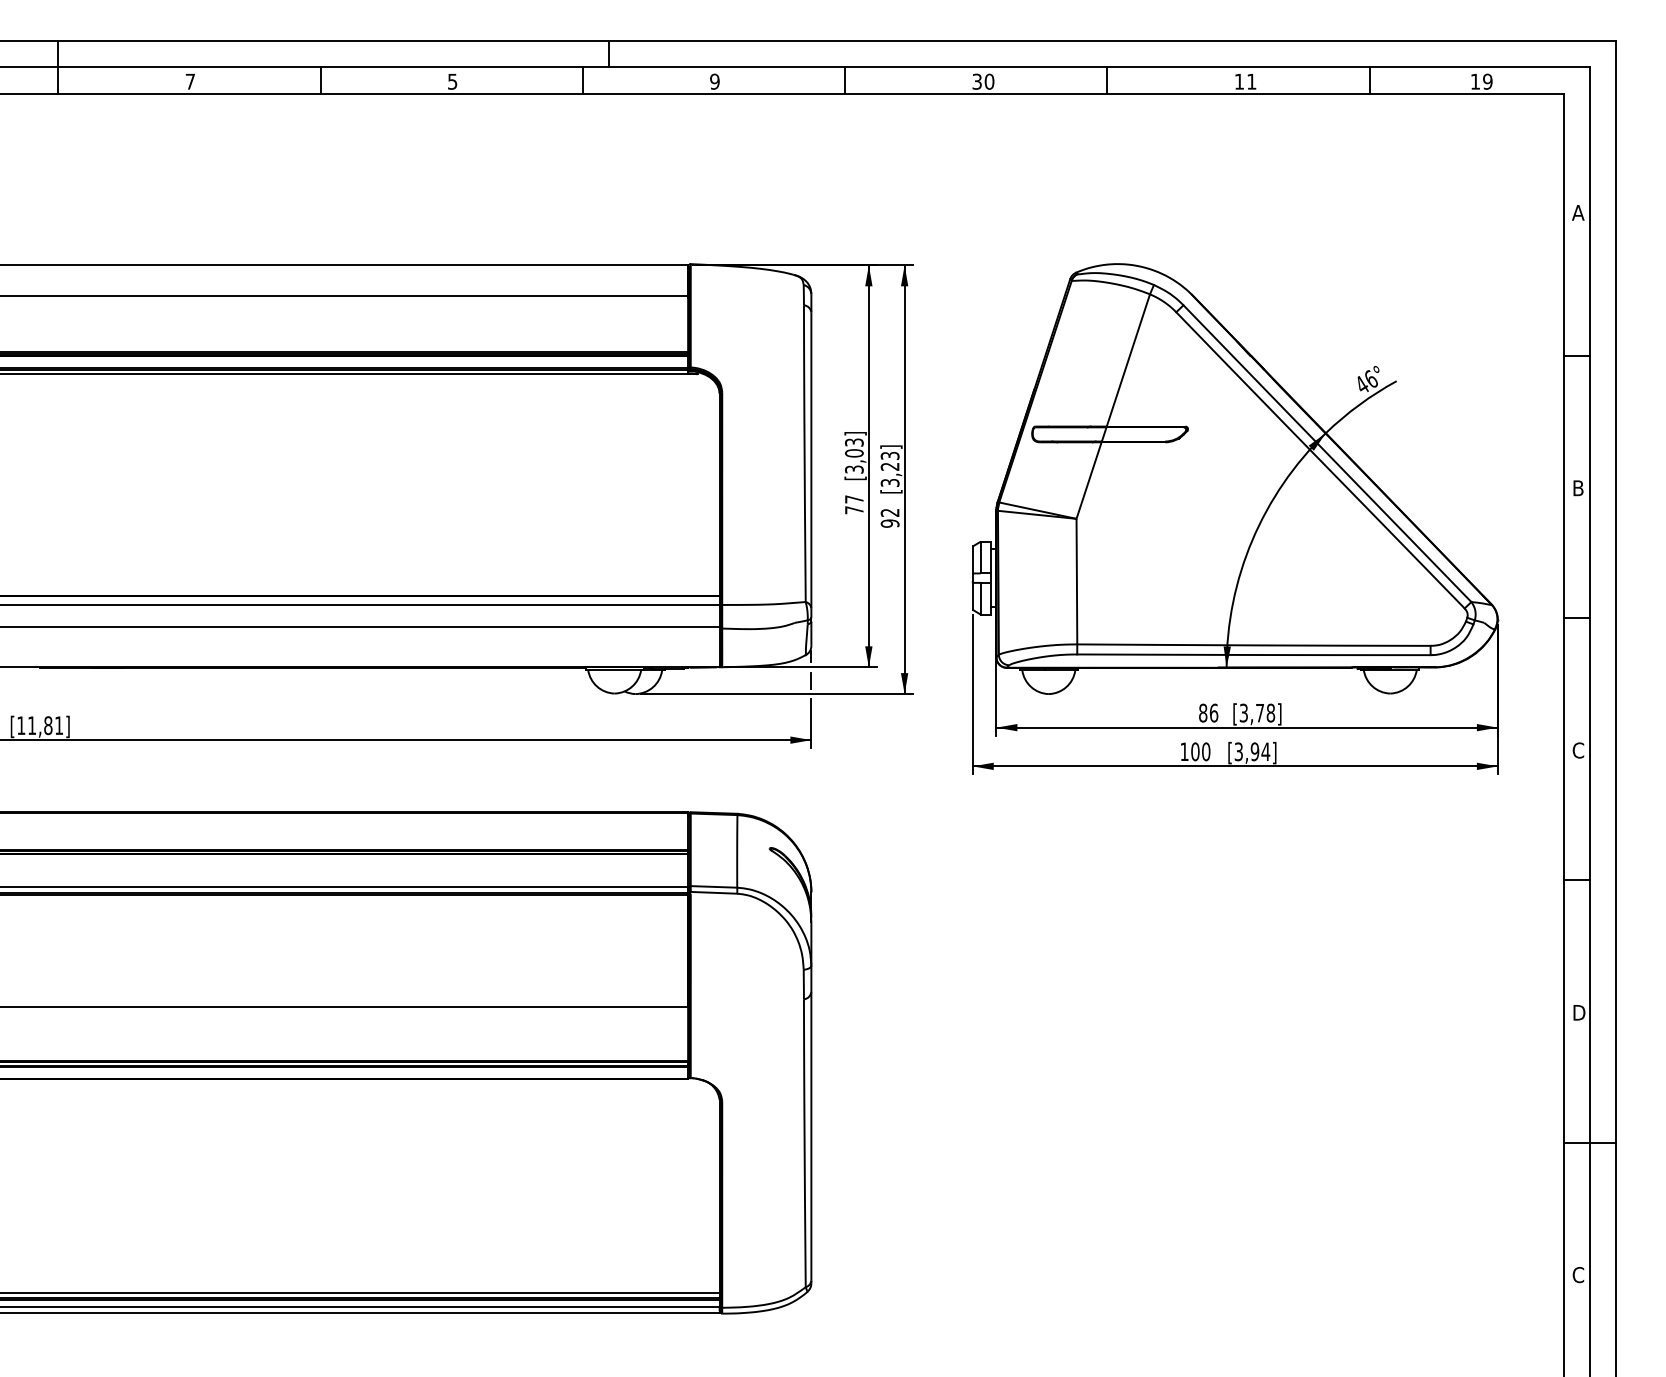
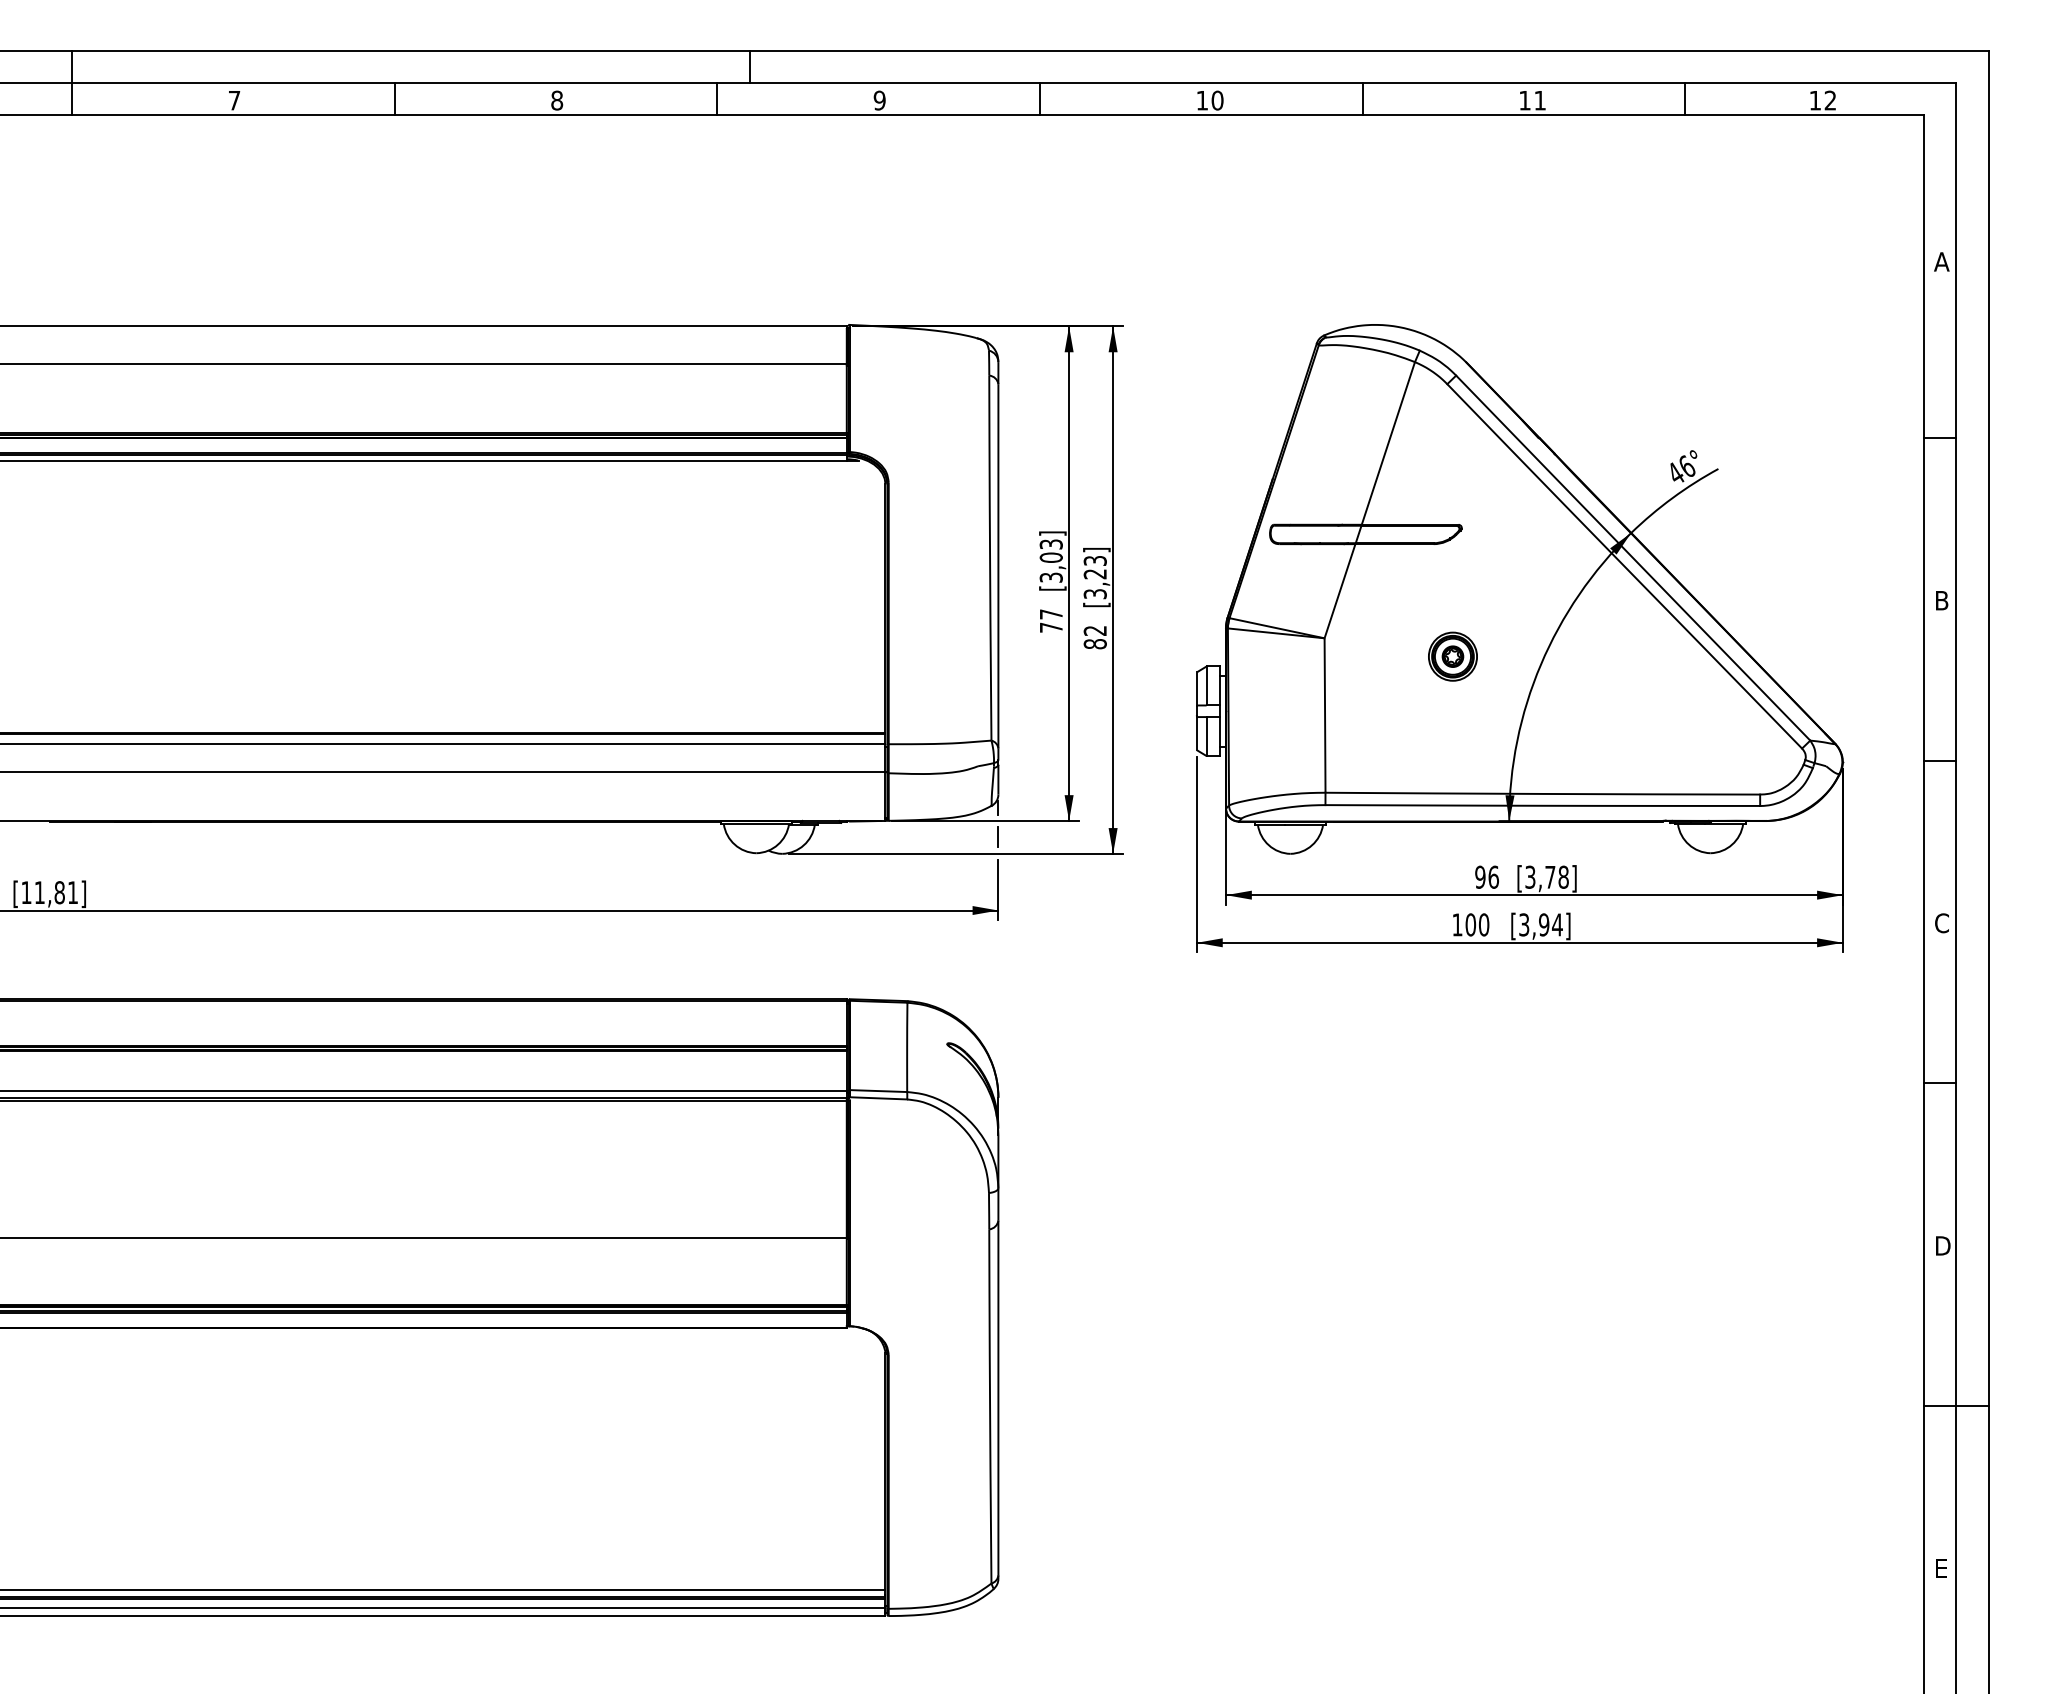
text: (452, 81) -> (557, 100), 5 -> 8
text: (977, 81) -> (1202, 100), 30 -> 10
text: (1487, 81) -> (1830, 100), 19 -> 12
text: (890, 523) -> (1095, 644), 92 -> 82
part: (1180, 533) -> (1452, 656), added
text: (1203, 712) -> (1480, 876), 86 -> 96
text: (1578, 1275) -> (1941, 1568), C -> E

